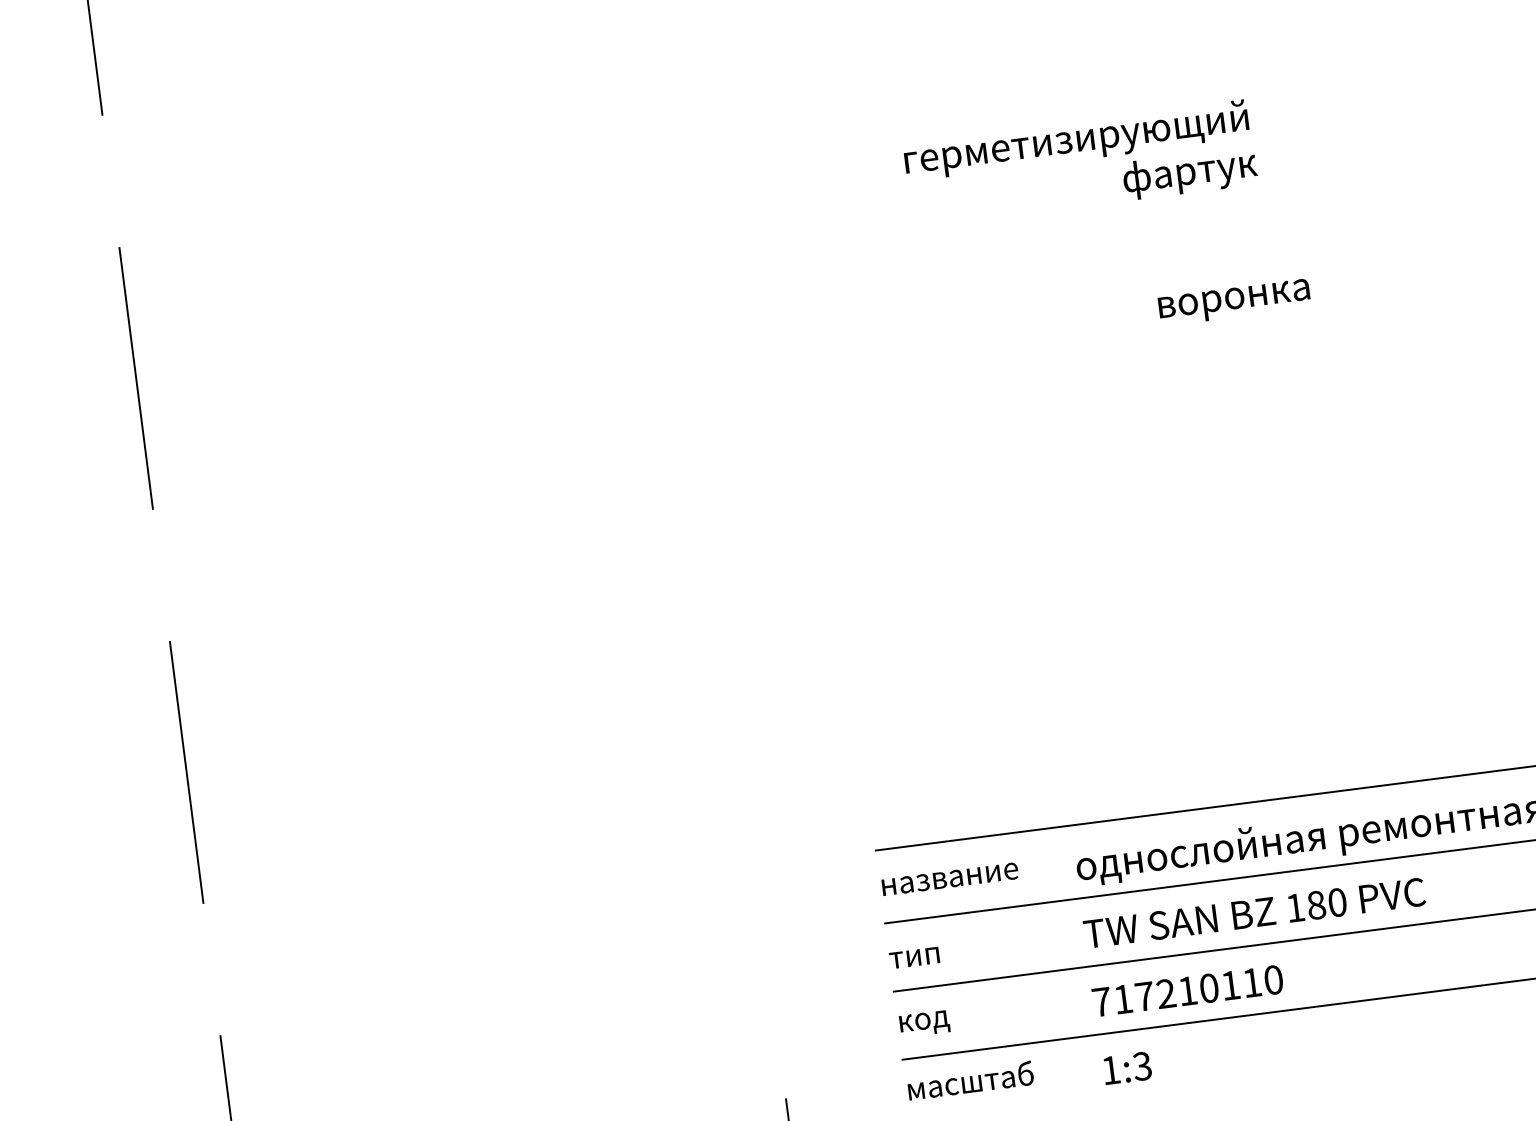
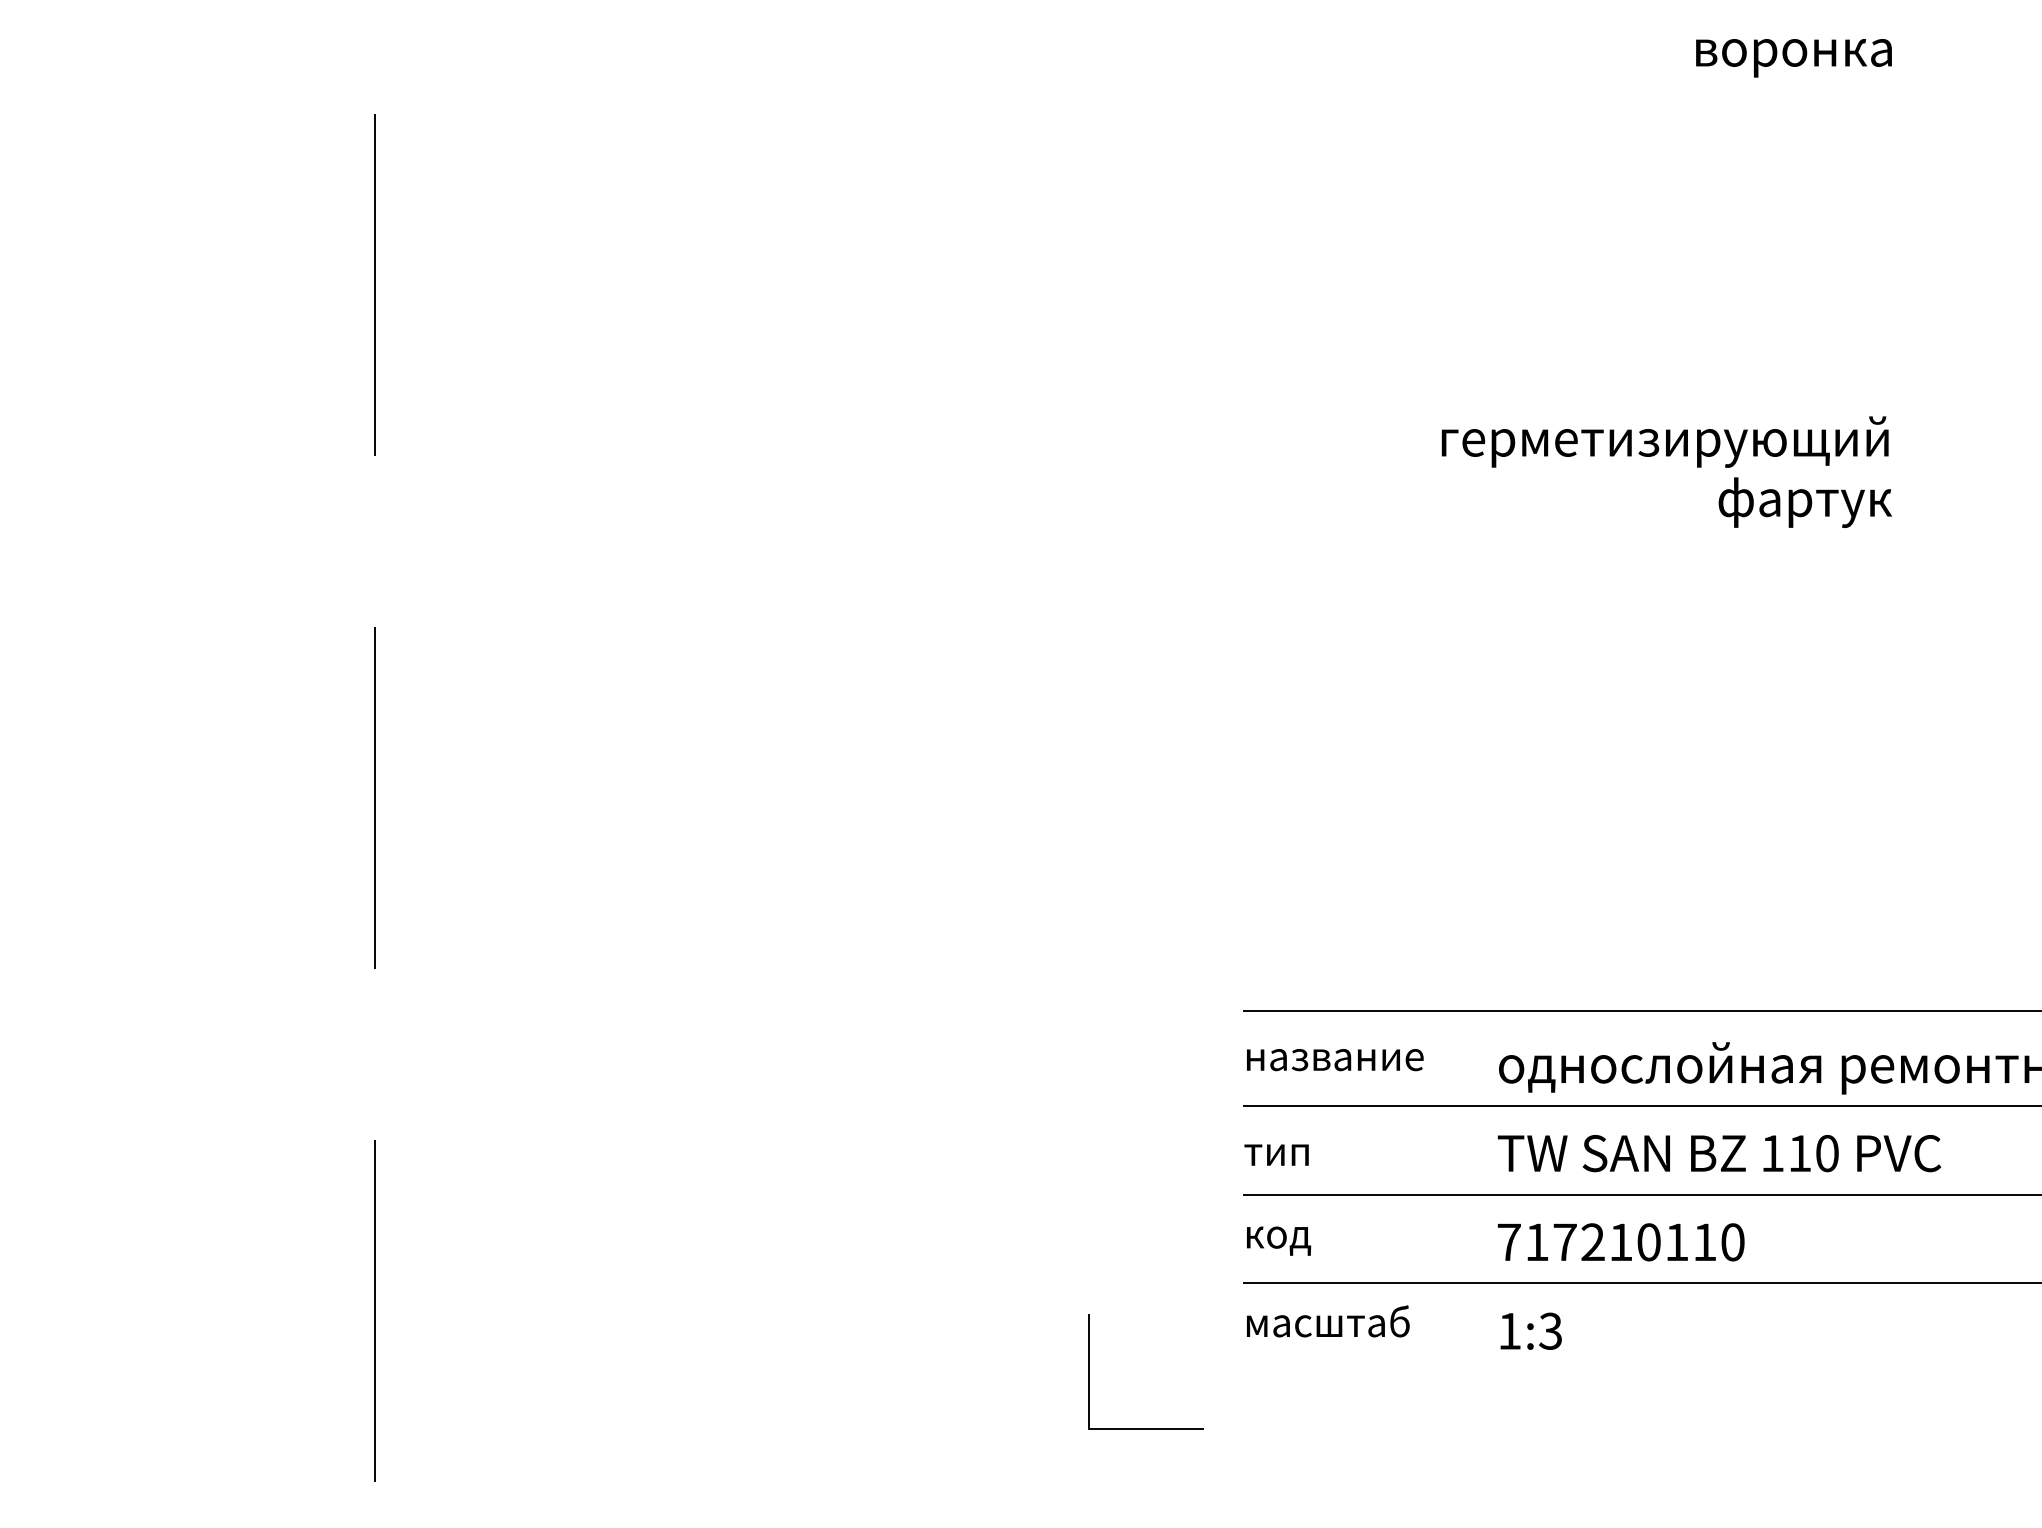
text: (1080, 163) -> (1666, 471), moved
text: (1234, 302) -> (1793, 58), moved
text: (1316, 905) -> (1799, 1153), 180 -> 110

